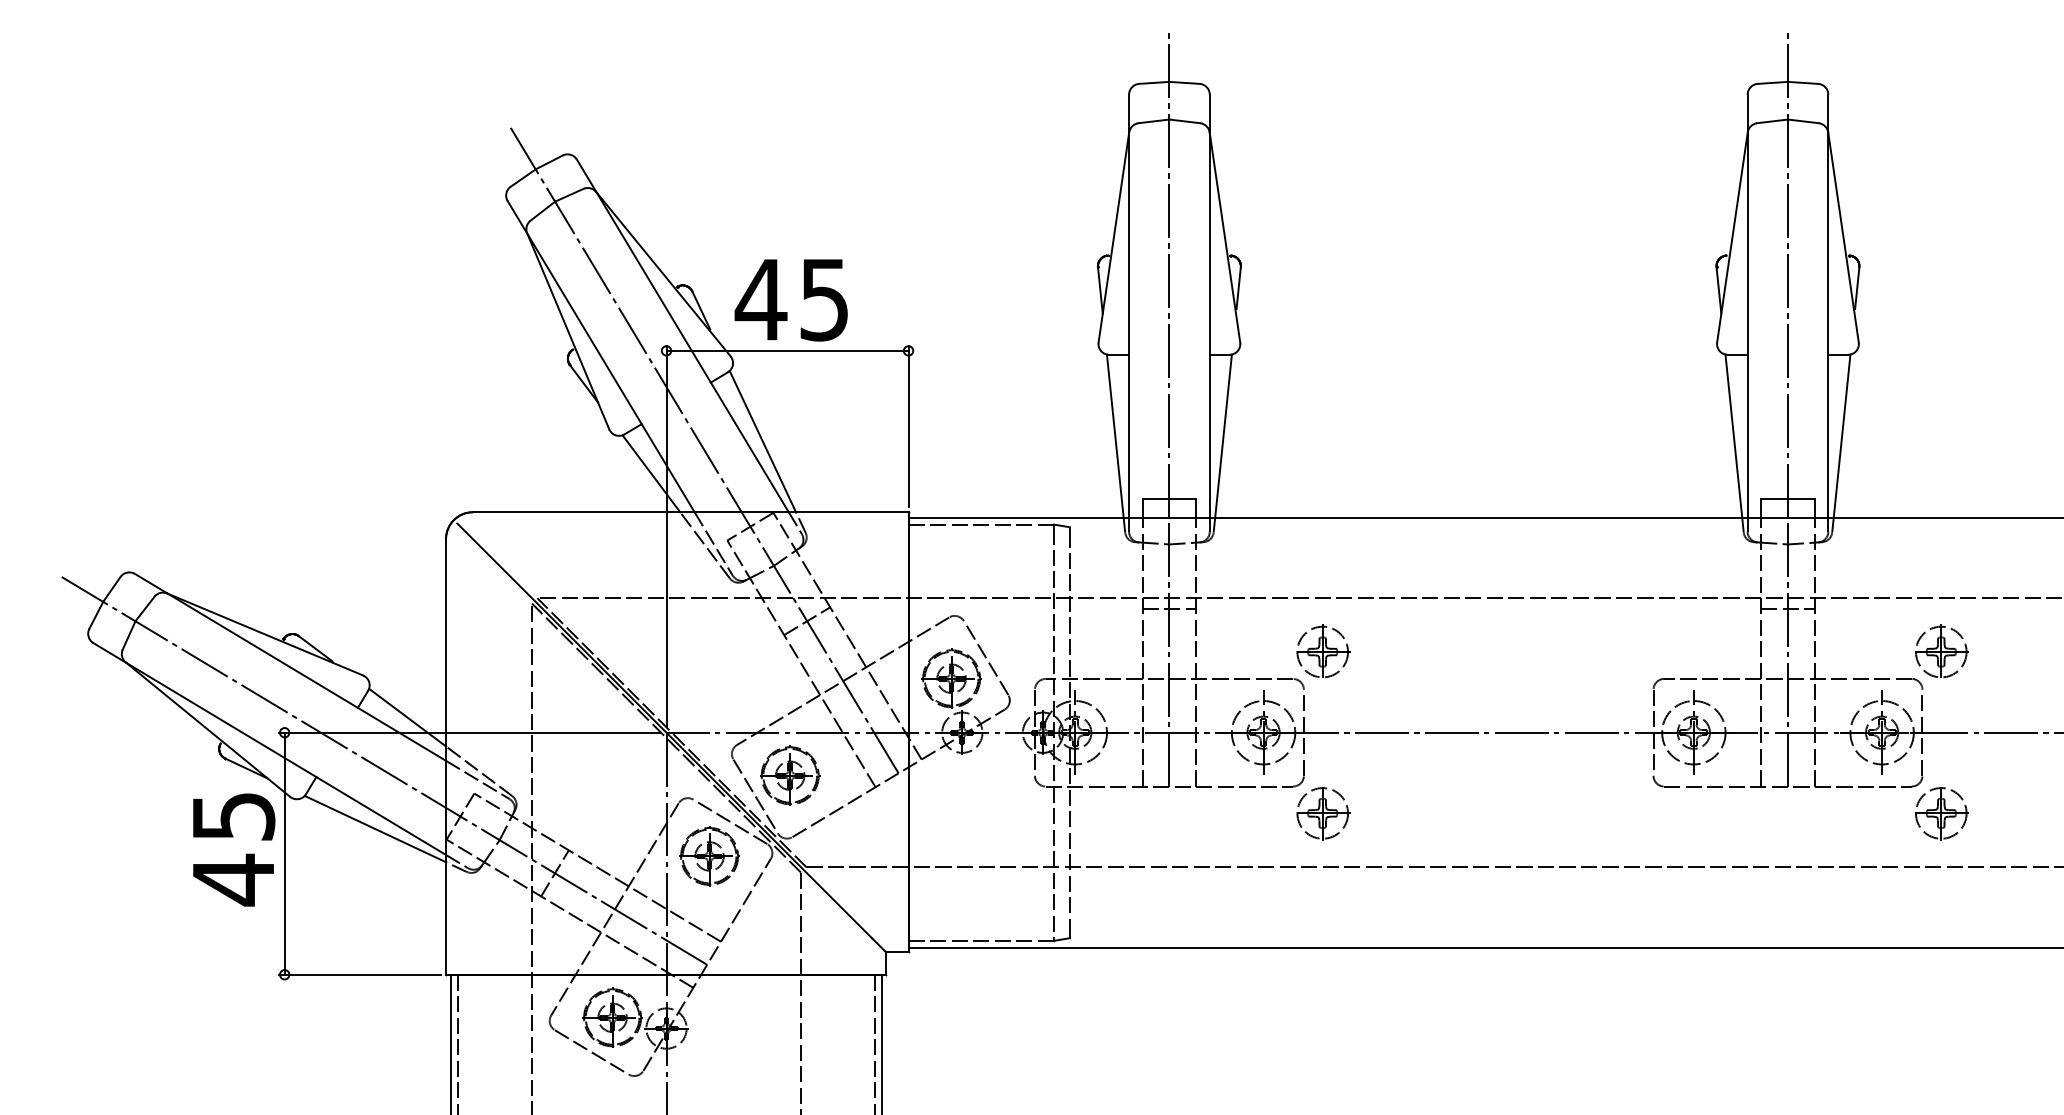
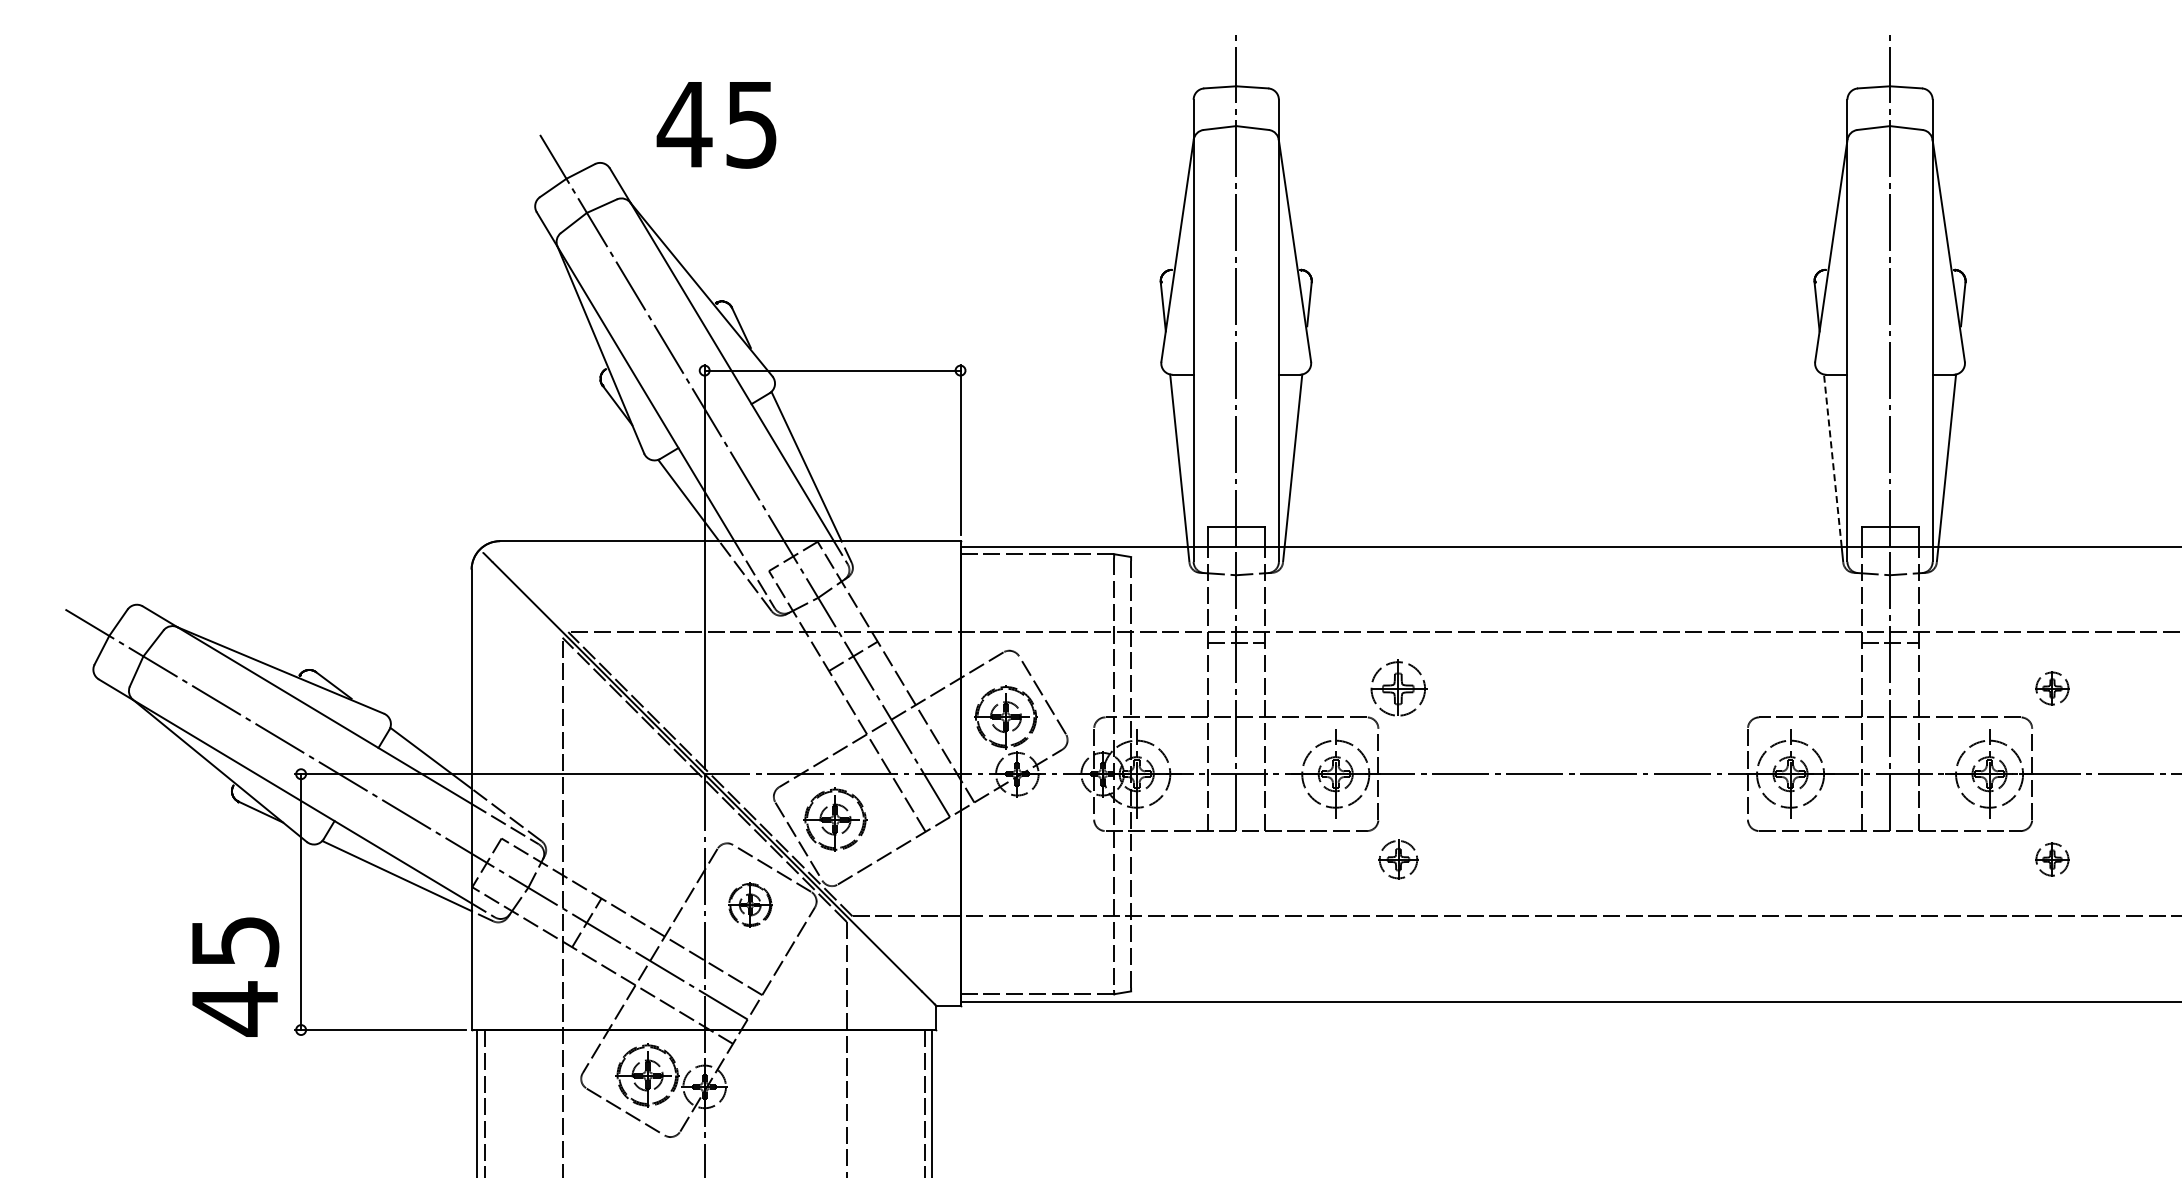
text: (791, 300) -> (716, 125), moved
line: (1733, 435) -> (1832, 460), solid -> dashed
part: (1941, 650) -> (2052, 687), size x0.6
part: (1322, 813) -> (1398, 859), size x0.7
part: (1941, 813) -> (2052, 859), size x0.6
text: (233, 849) -> (235, 976), moved
part: (709, 855) -> (750, 904), size x0.7

